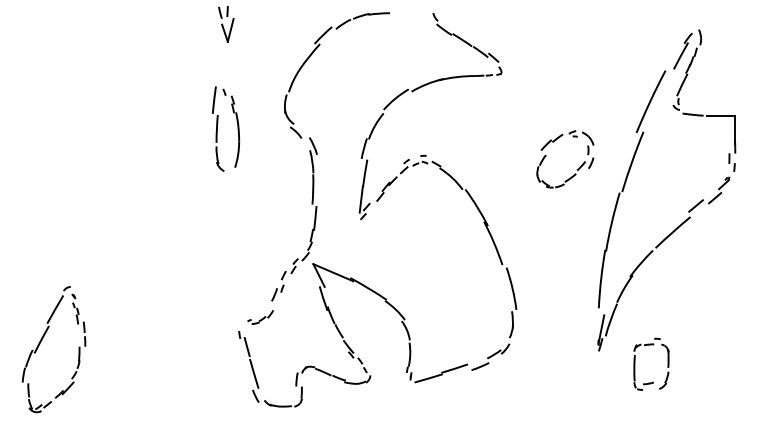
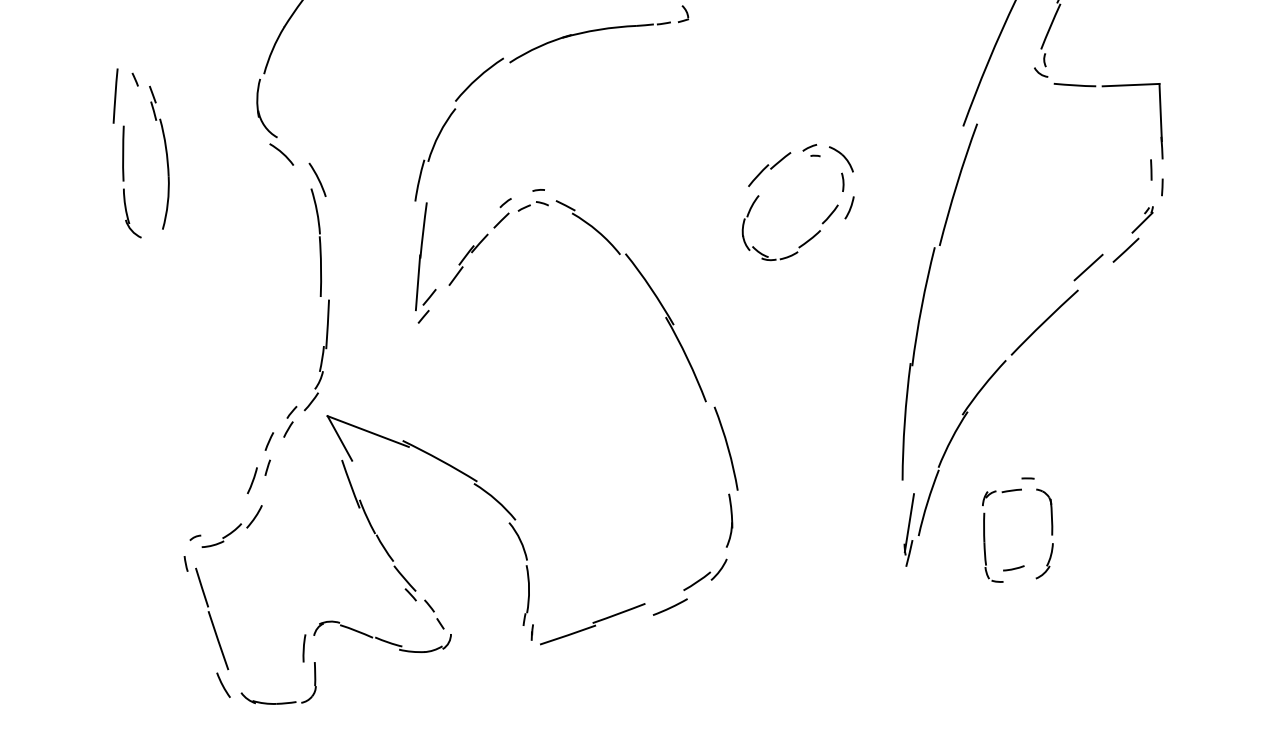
part: (576, 169) -> (820, 221), moved
part: (260, 317) -> (226, 527), size x1.43
part: (635, 363) -> (986, 529), moved

